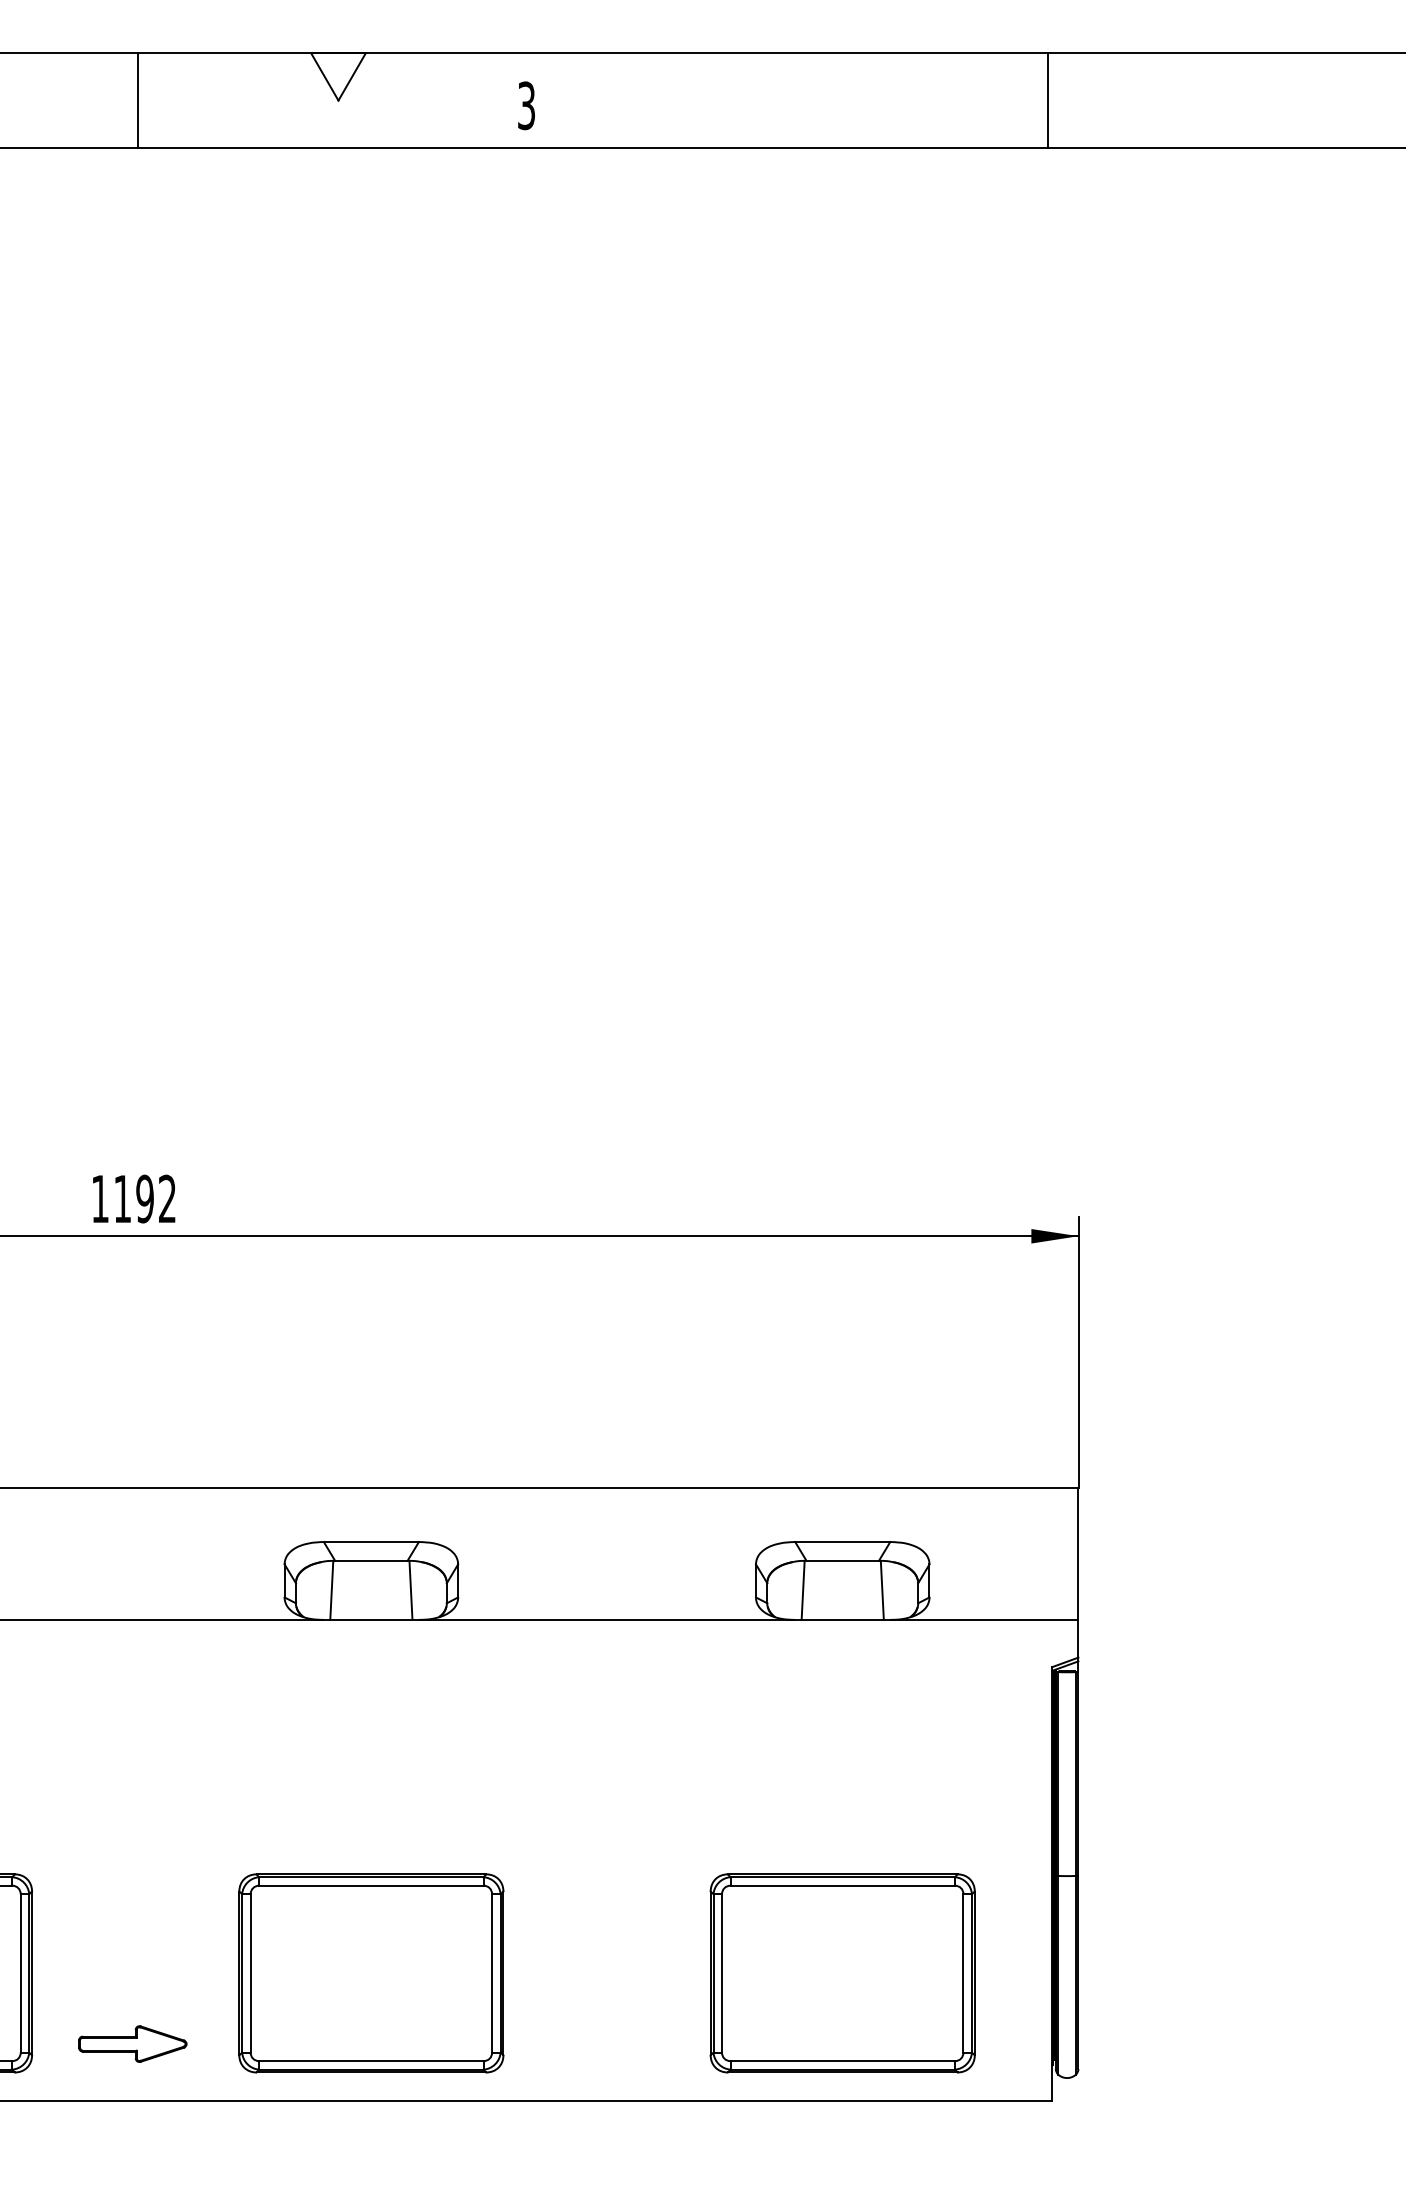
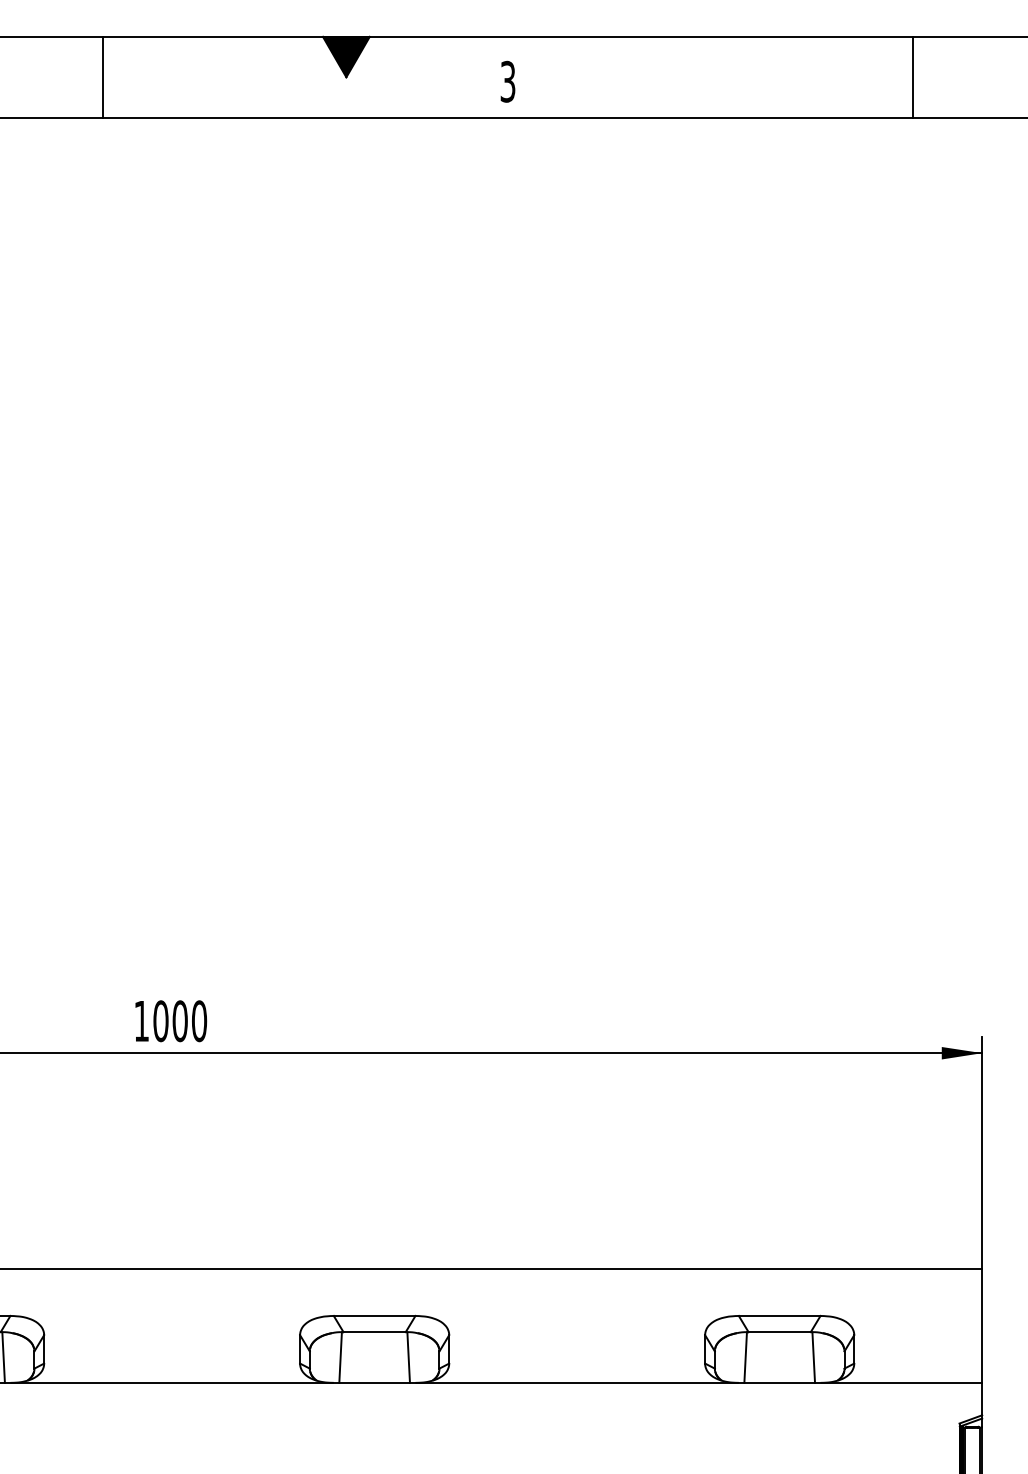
fill: (338, 76) -> (346, 56), added
line: (137, 100) -> (103, 77), moved
line: (1048, 100) -> (913, 77), moved
text: (145, 1198) -> (180, 1020), 1192 -> 1000

